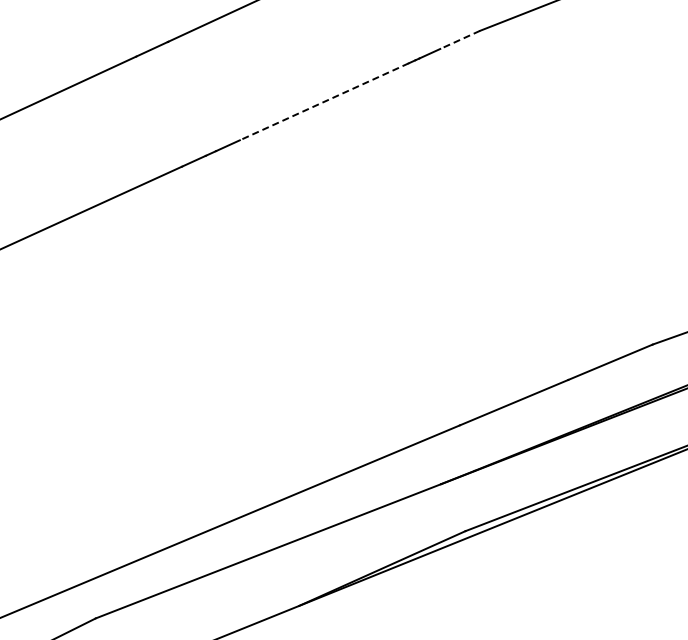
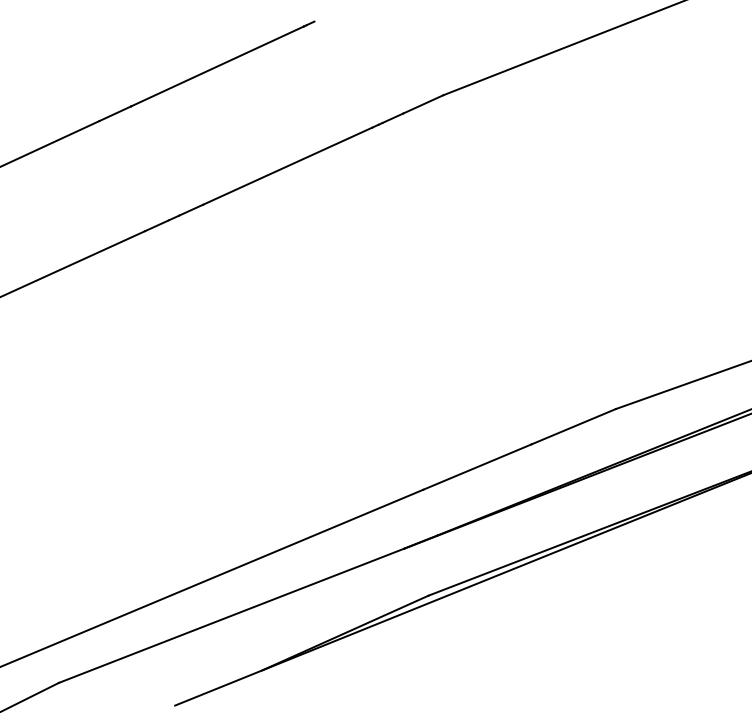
line: (460, 40) -> (423, 104), dashed -> solid
line: (324, 102) -> (287, 166), dashed -> solid

